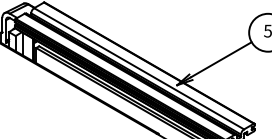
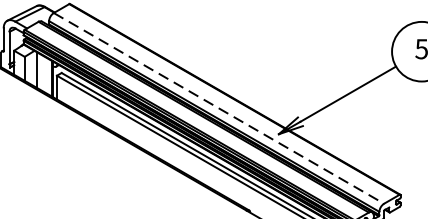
line: (139, 69) -> (219, 109), solid -> dashed

